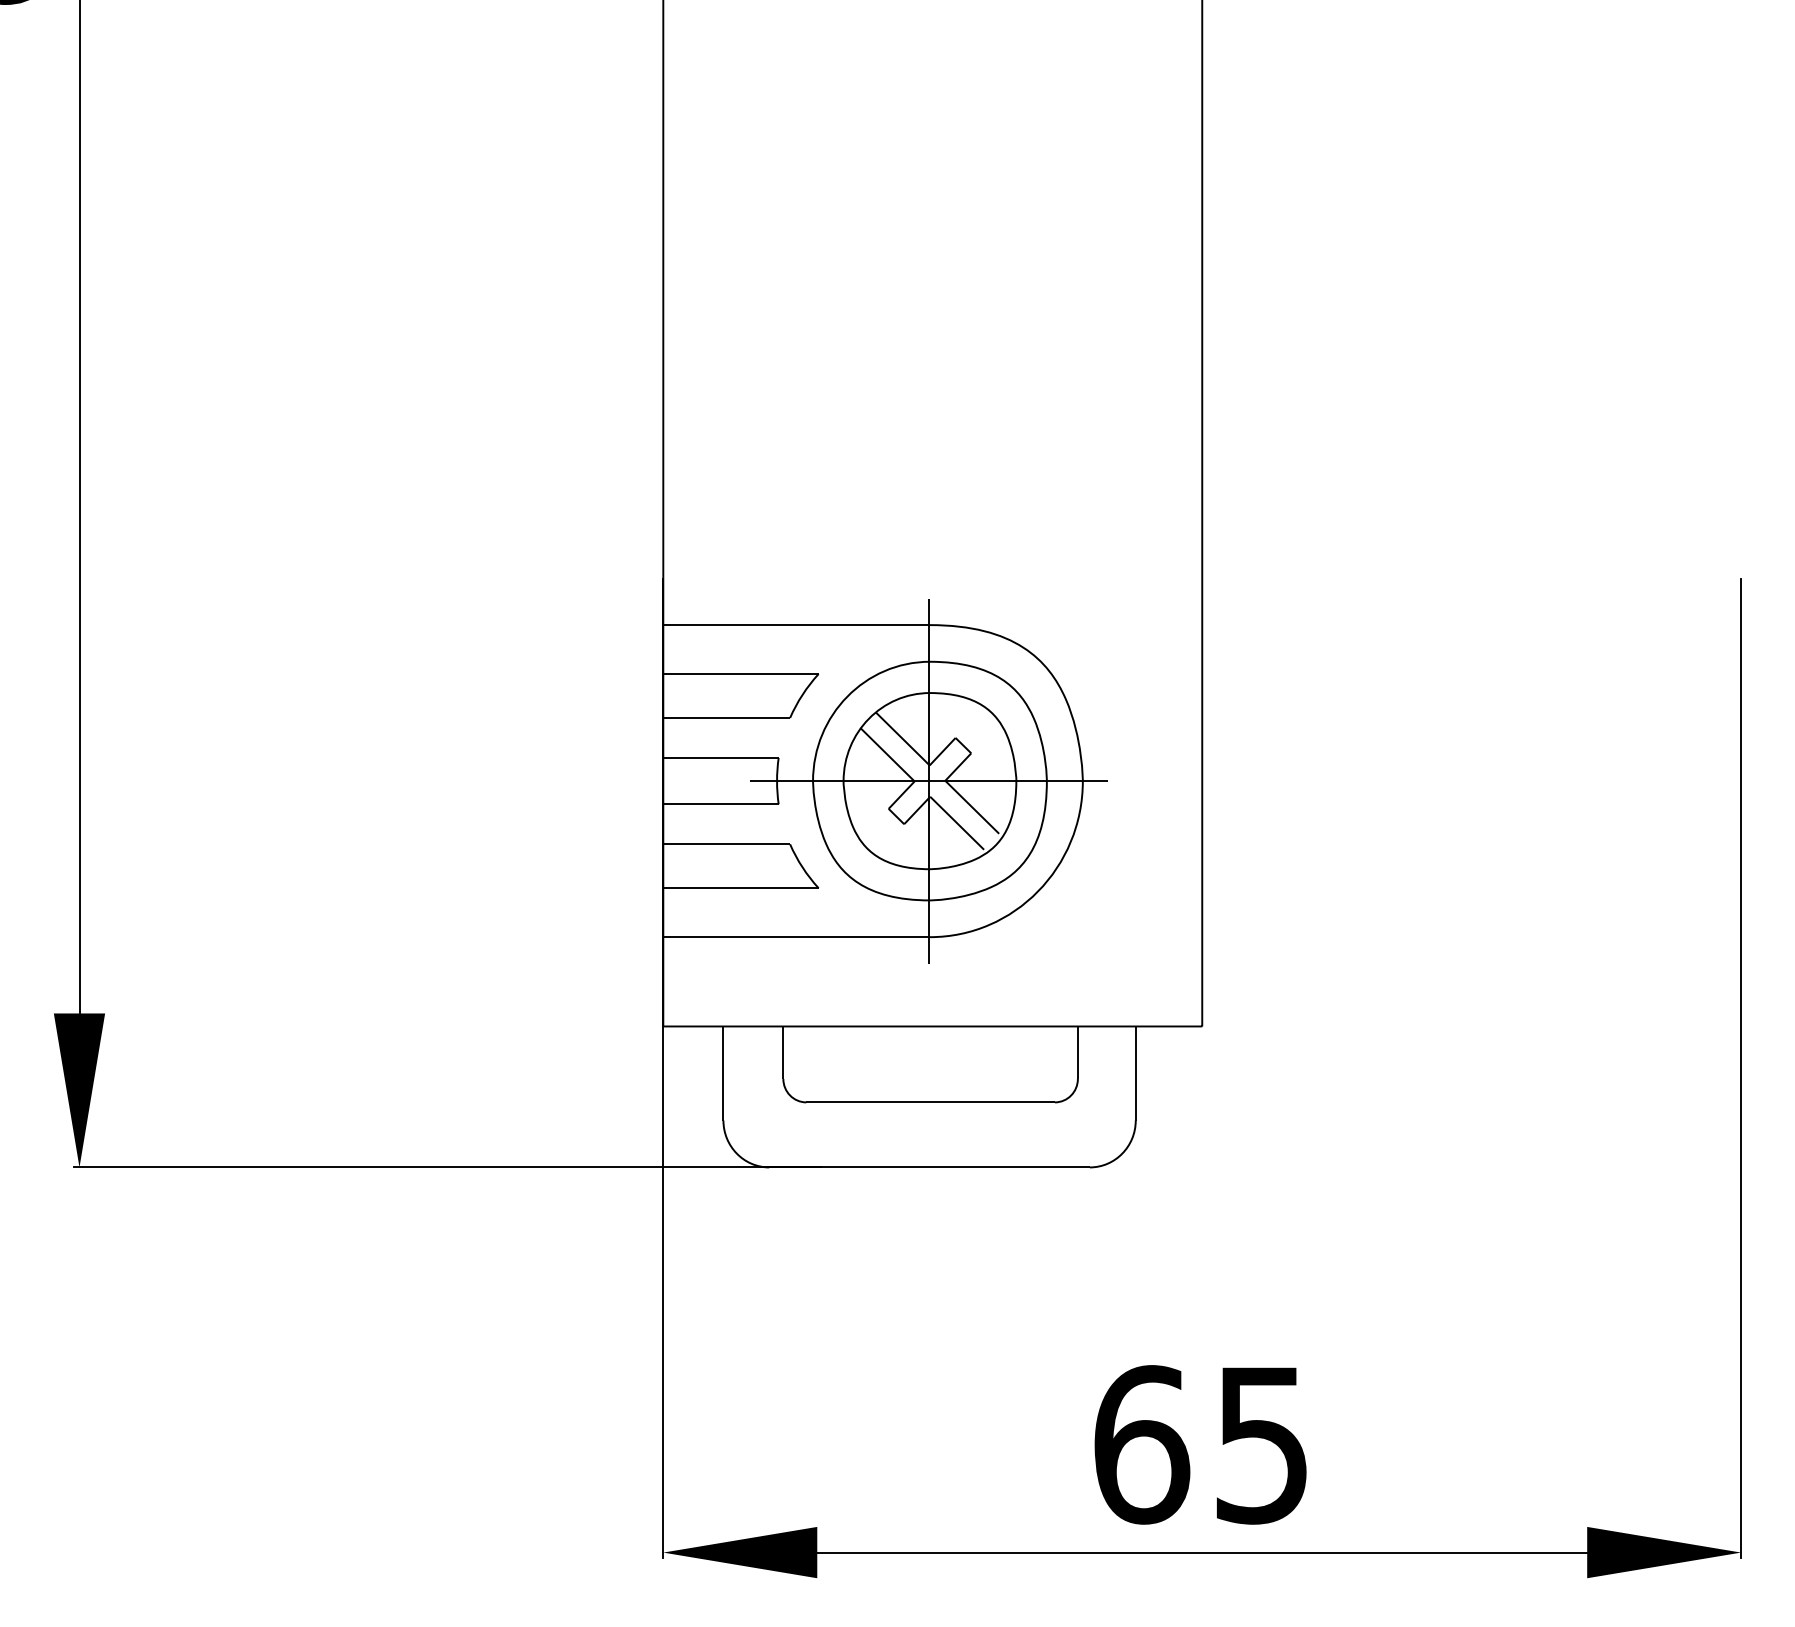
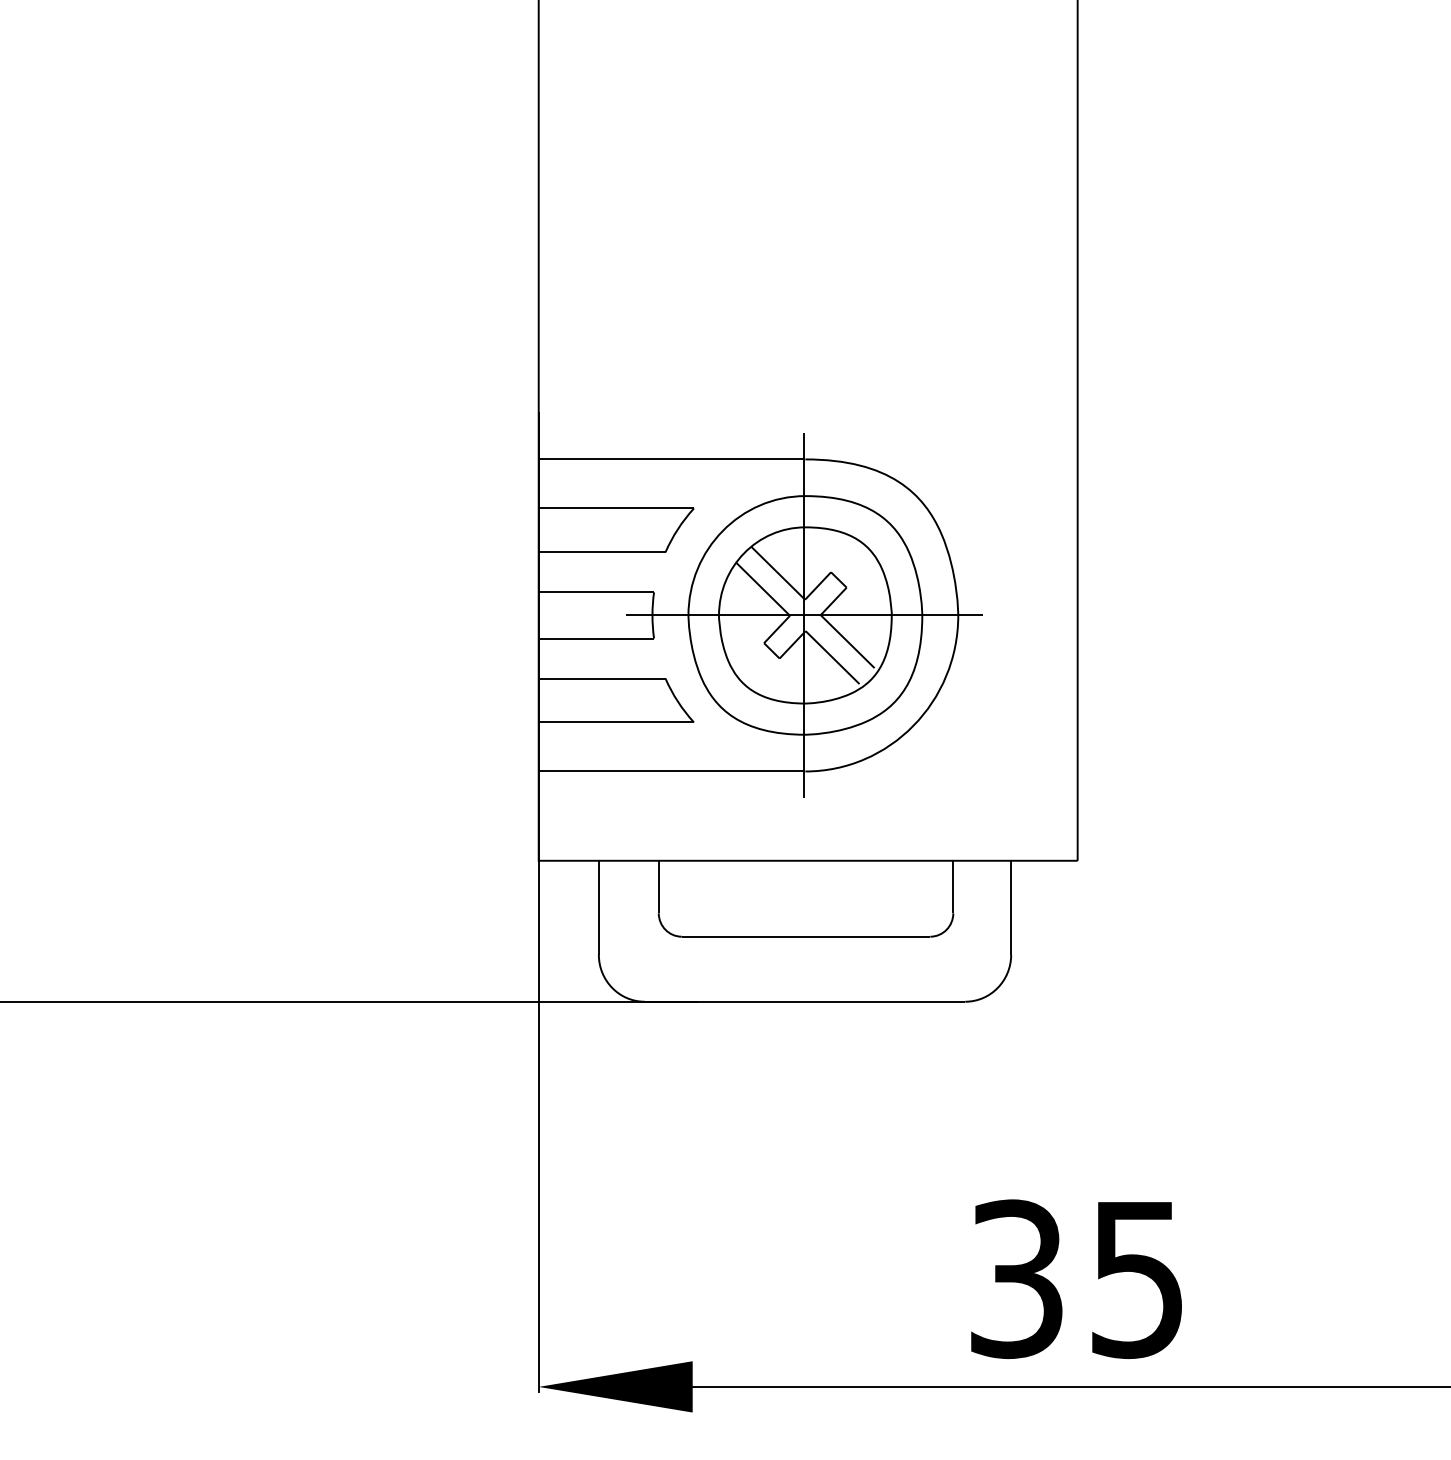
text: (1142, 1444) -> (1017, 1278), 65 -> 35

